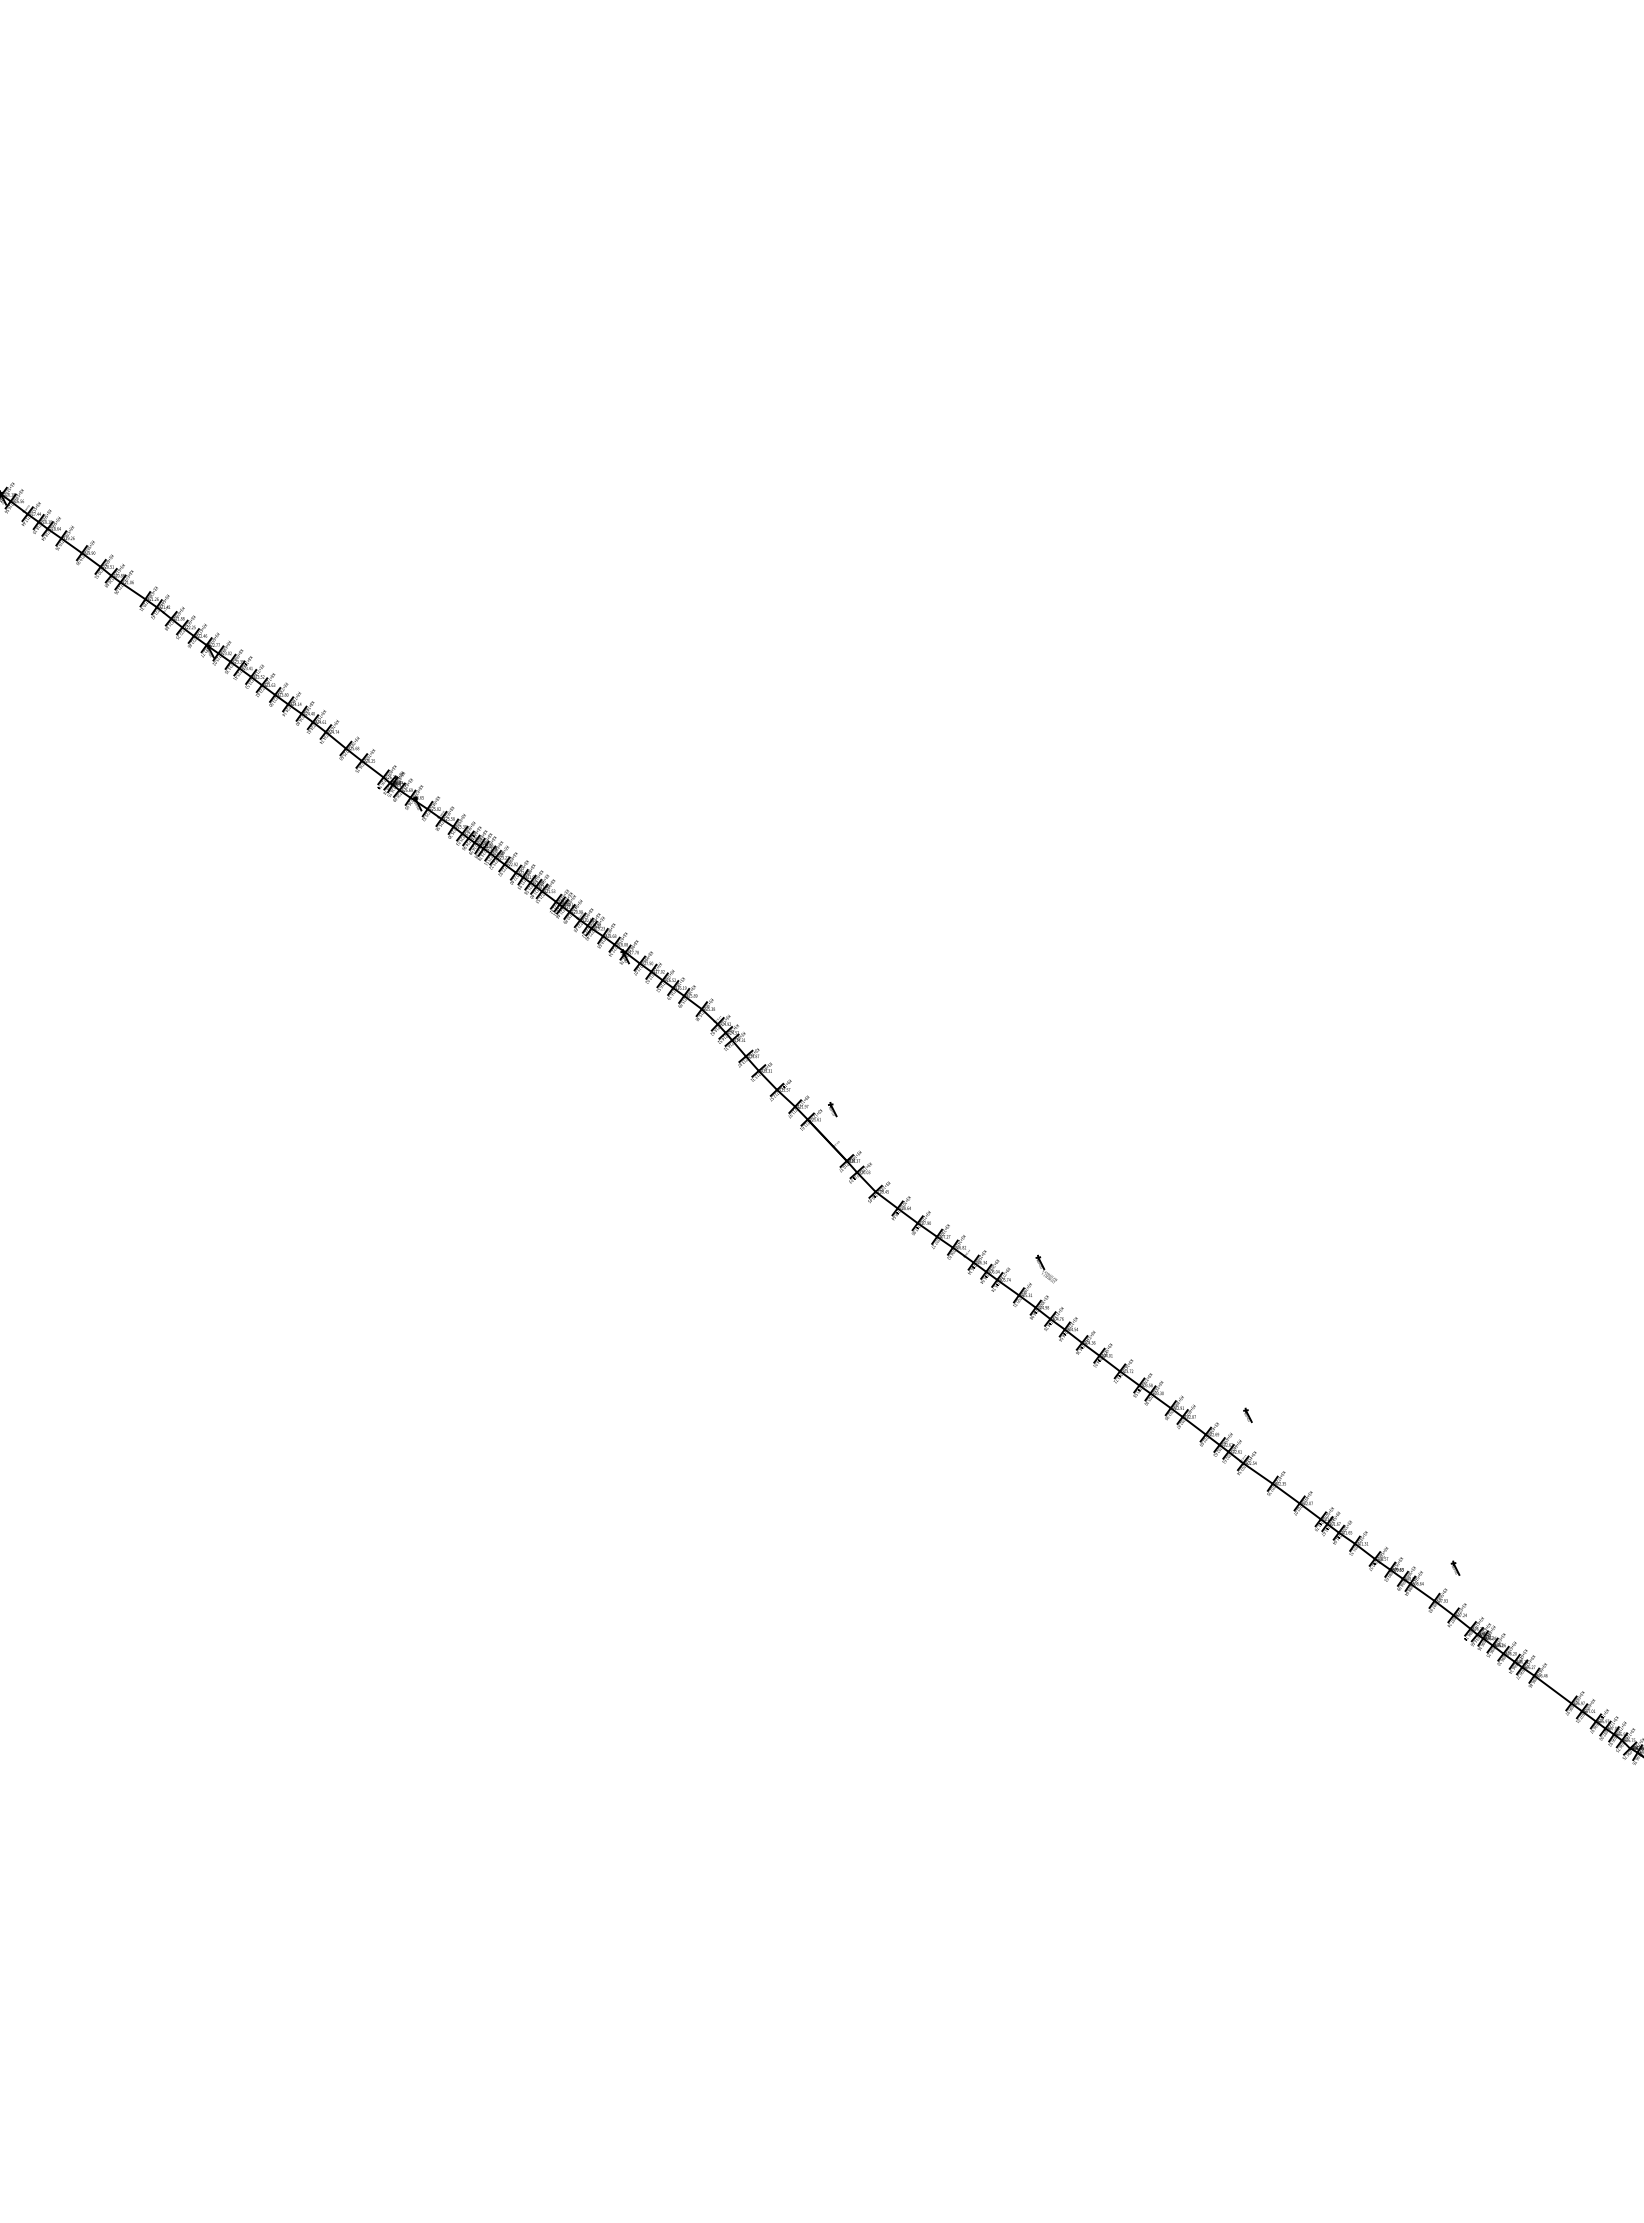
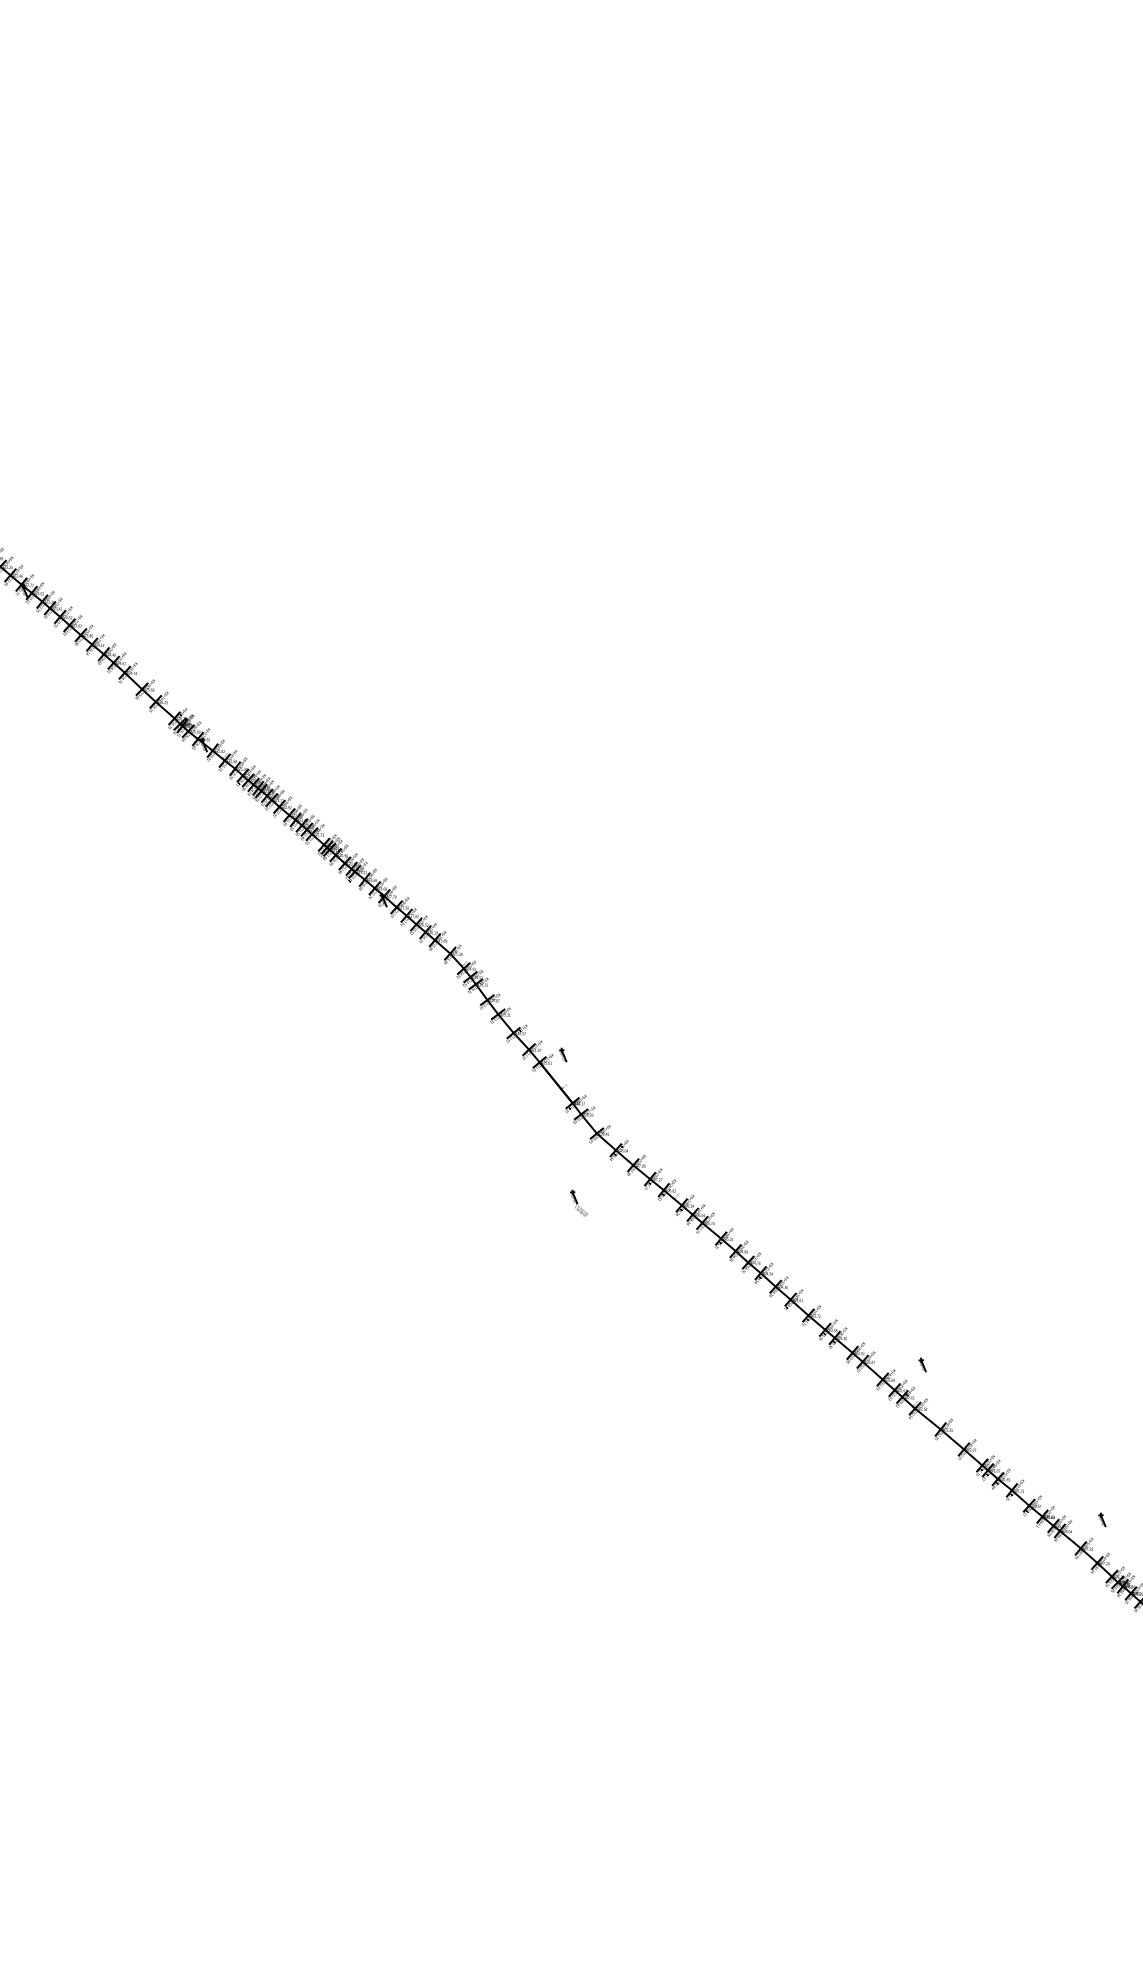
part: (1046, 1268) -> (579, 1202), moved

